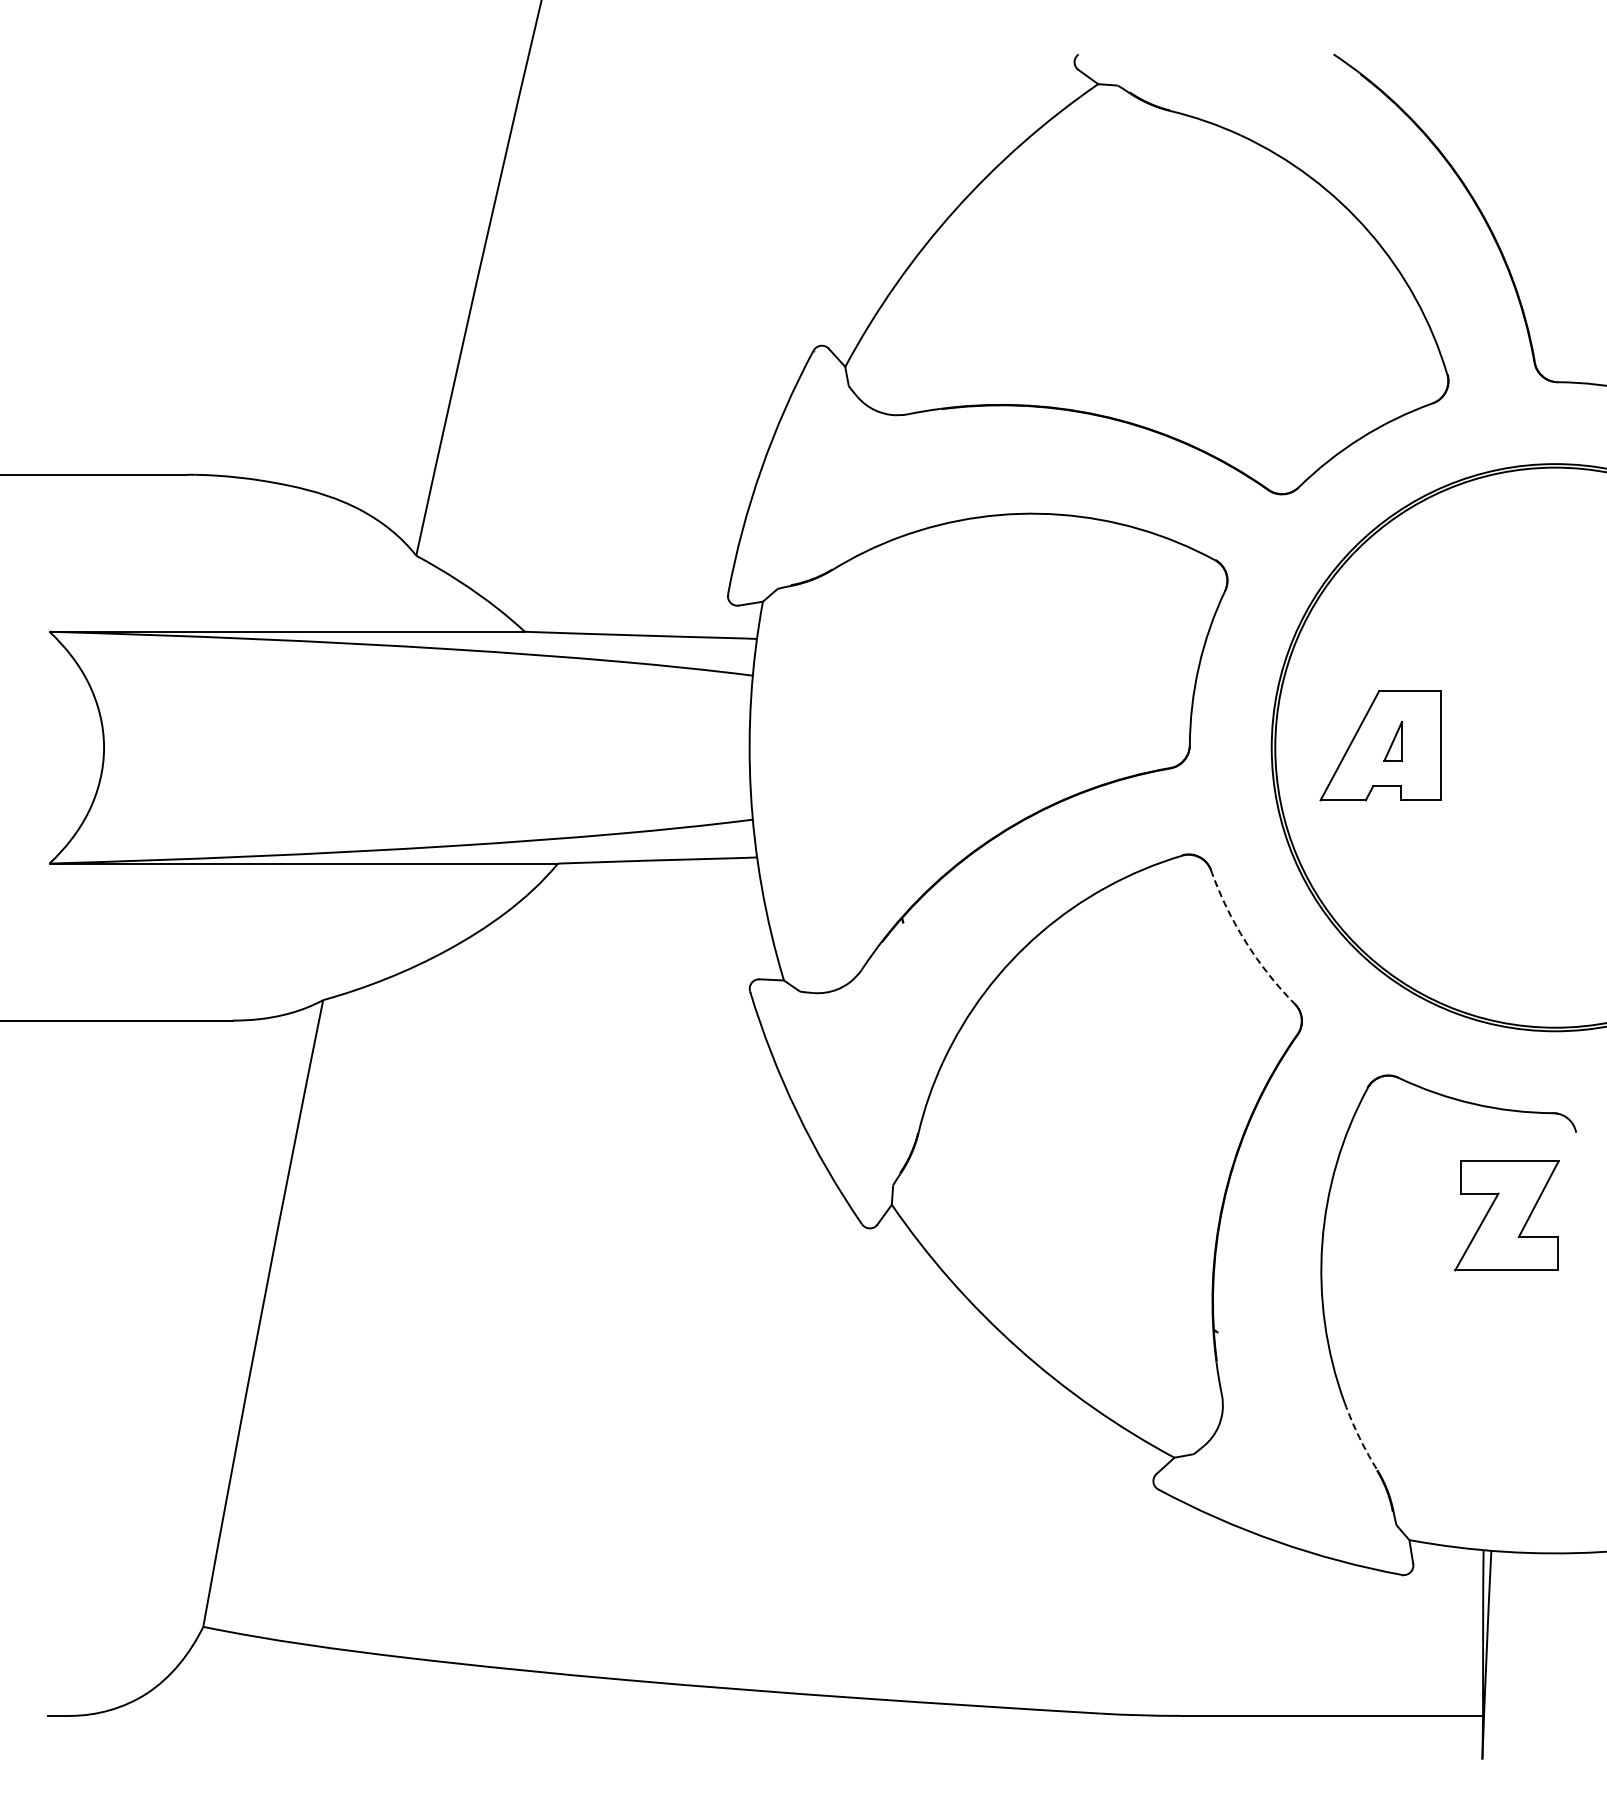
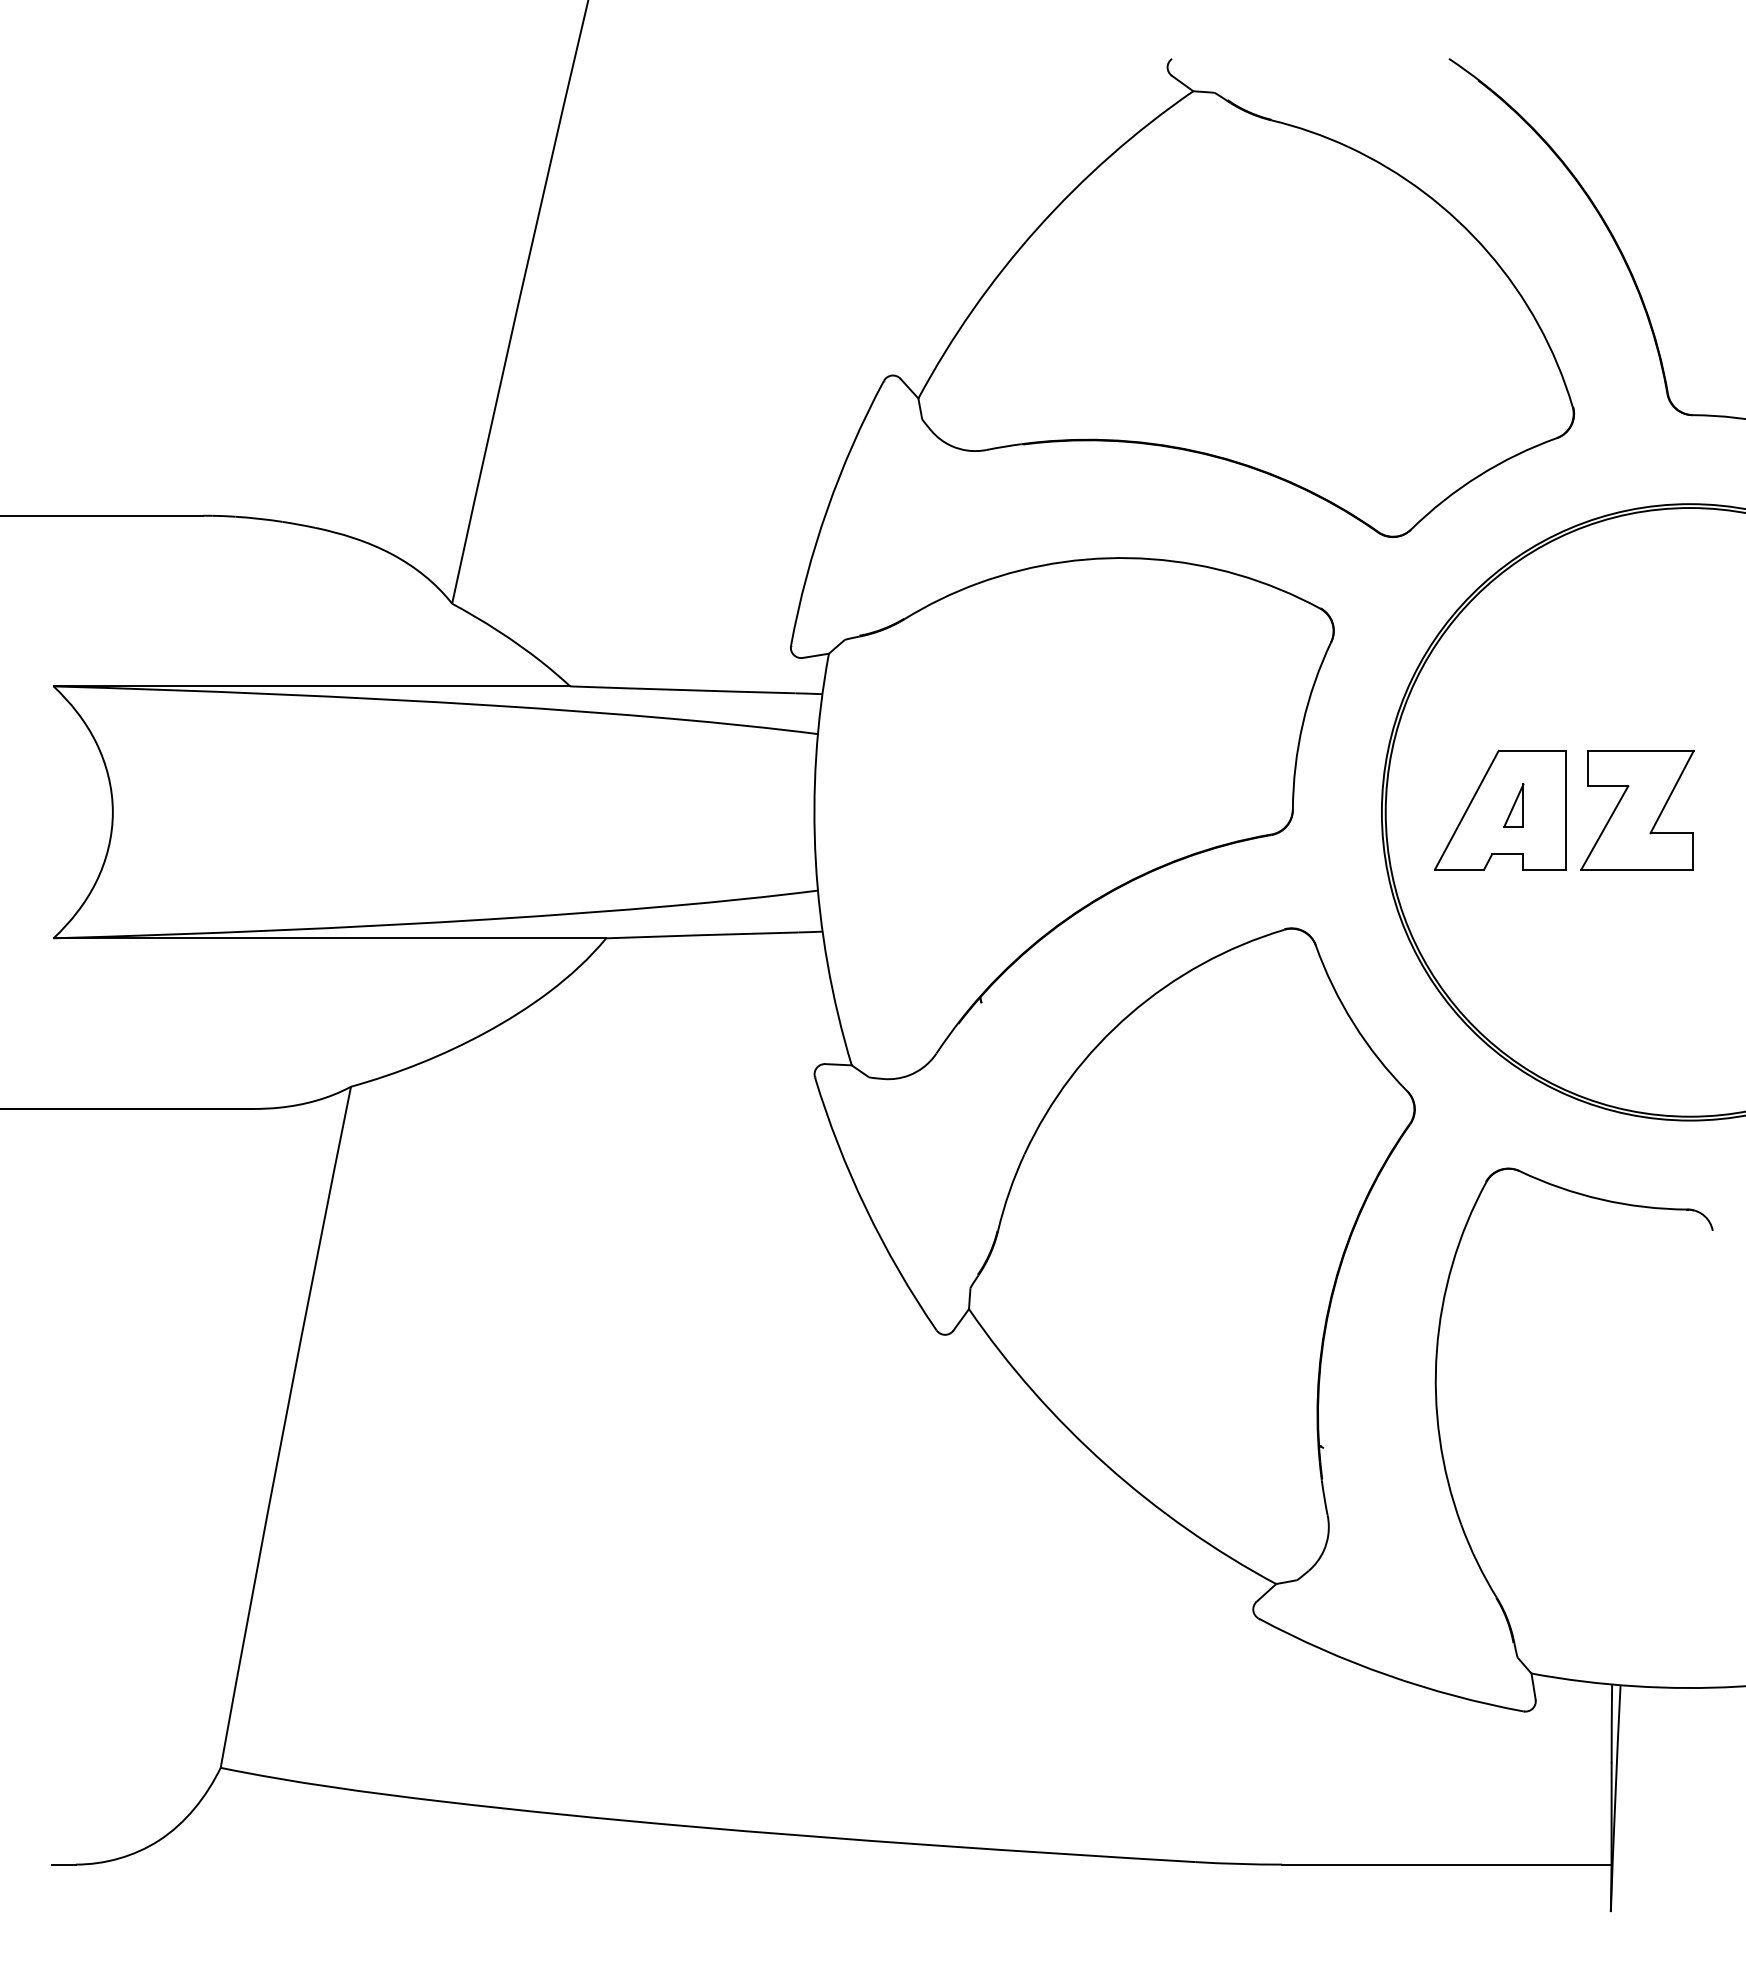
arc: (1245, 941) -> (1353, 1022), dashed -> solid
part: (1506, 1215) -> (1637, 809), moved
arc: (1359, 1437) -> (1477, 1562), dashed -> solid

